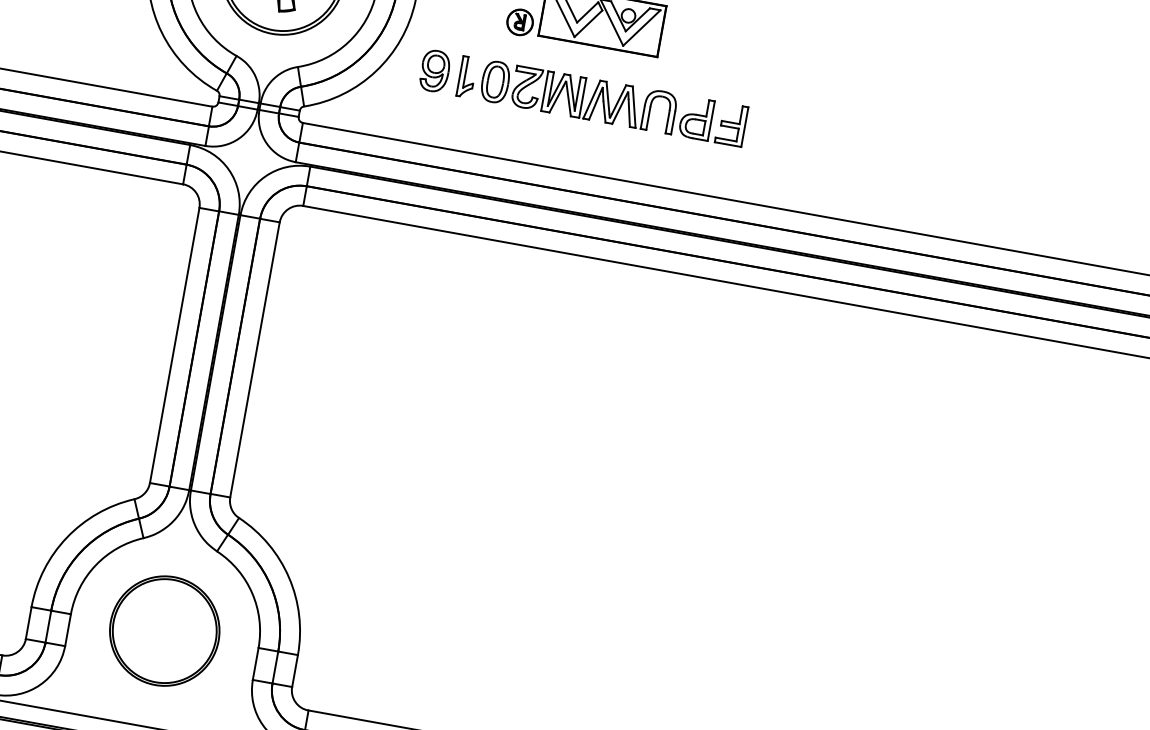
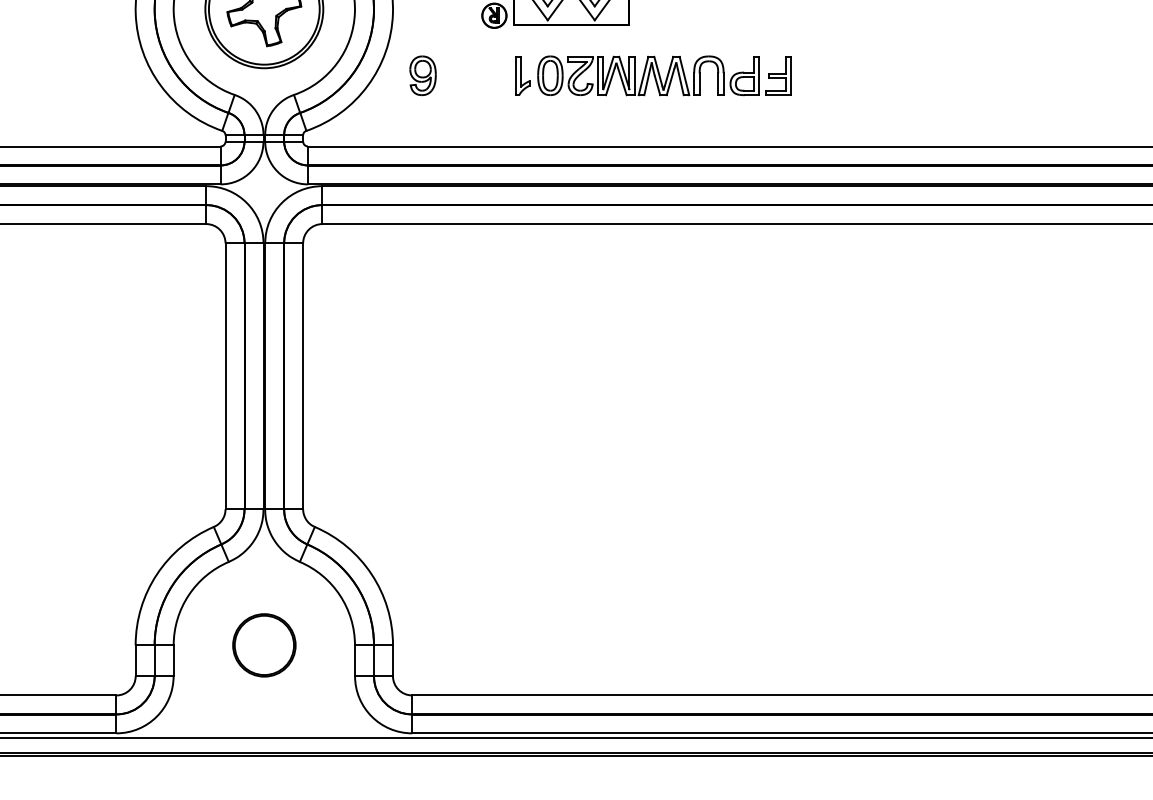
part: (602, 100) -> (653, 75), moved
part: (164, 631) -> (264, 645), size x0.6

